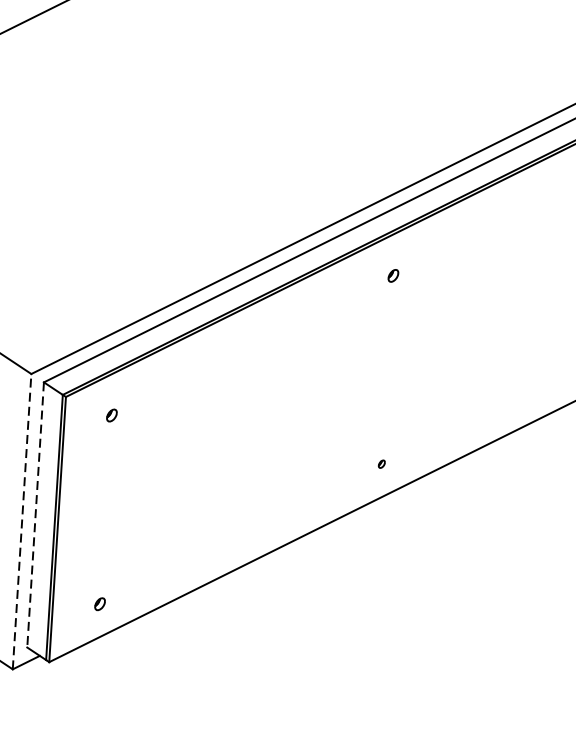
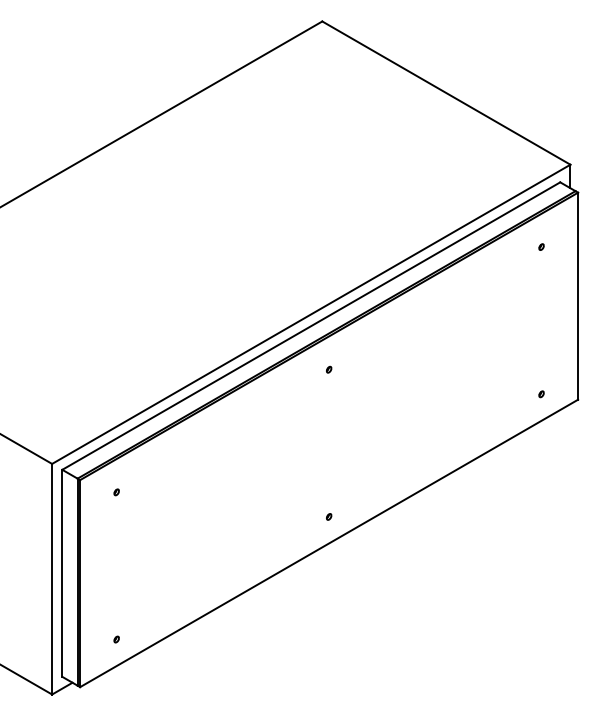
part: (394, 275) -> (329, 369), size x0.62
part: (111, 415) -> (116, 492), size x0.62
line: (35, 515) -> (62, 573), dashed -> solid
line: (22, 520) -> (52, 578), dashed -> solid
part: (99, 604) -> (116, 639), size x0.62

